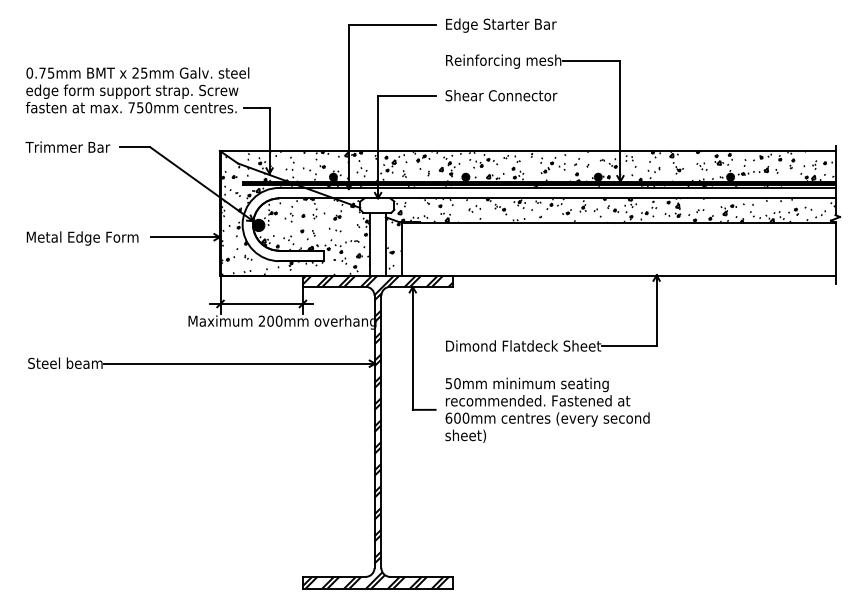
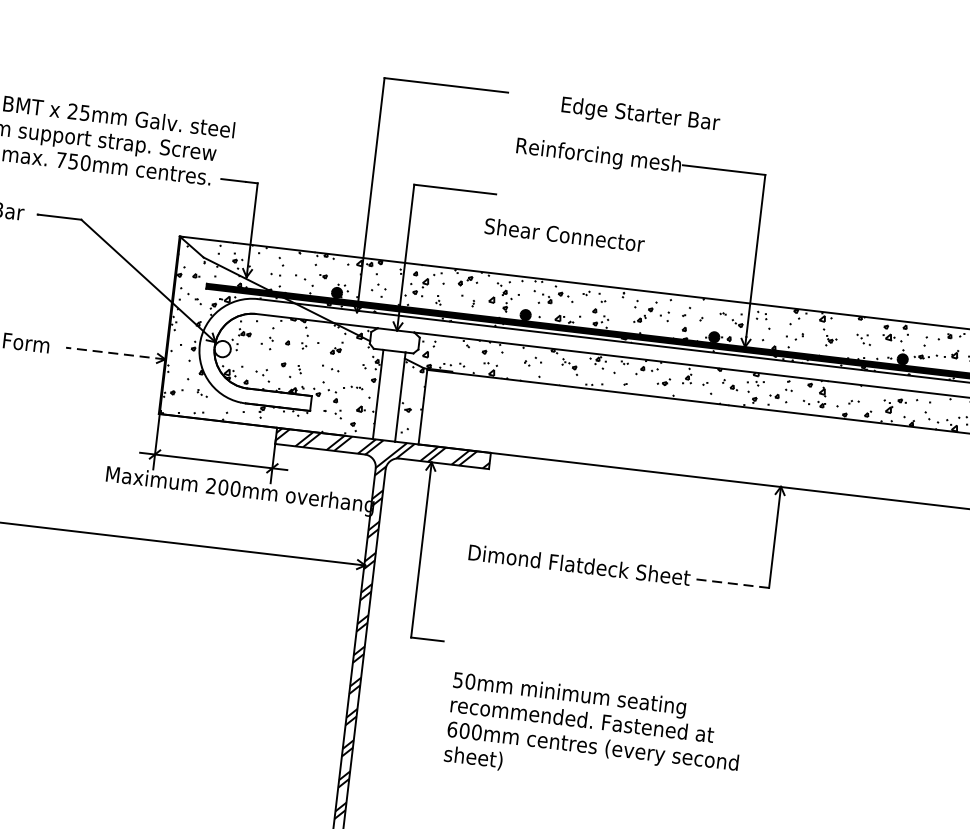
text: (501, 25) -> (641, 115), moved
text: (501, 95) -> (564, 234), moved
fill: (258, 225) -> (222, 349), removed
line: (185, 237) -> (116, 354), solid -> dashed
line: (628, 346) -> (728, 583), solid -> dashed
text: (547, 409) -> (594, 733), moved

